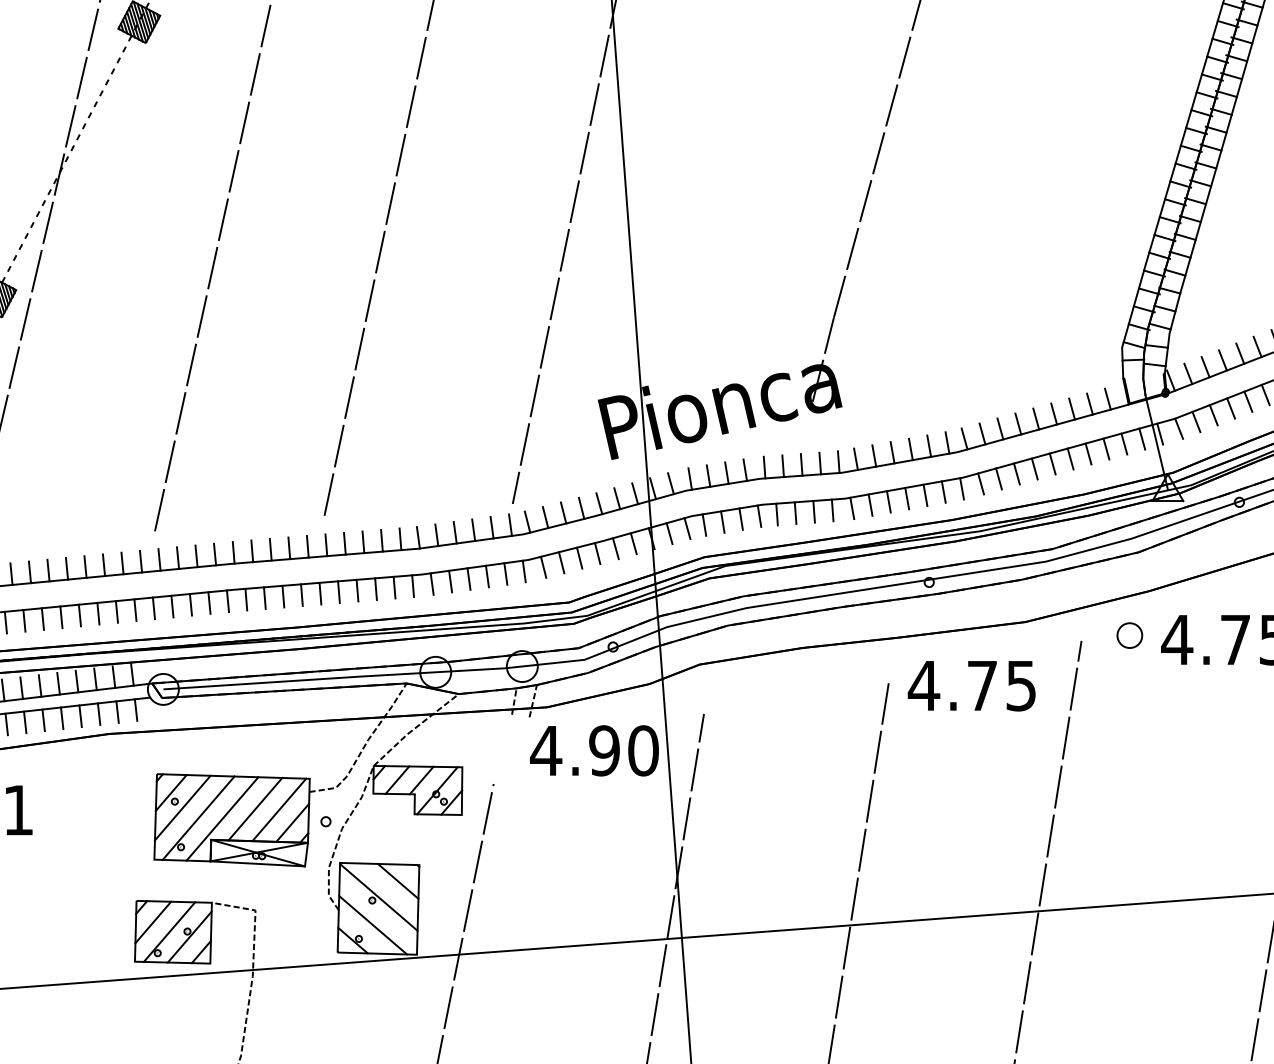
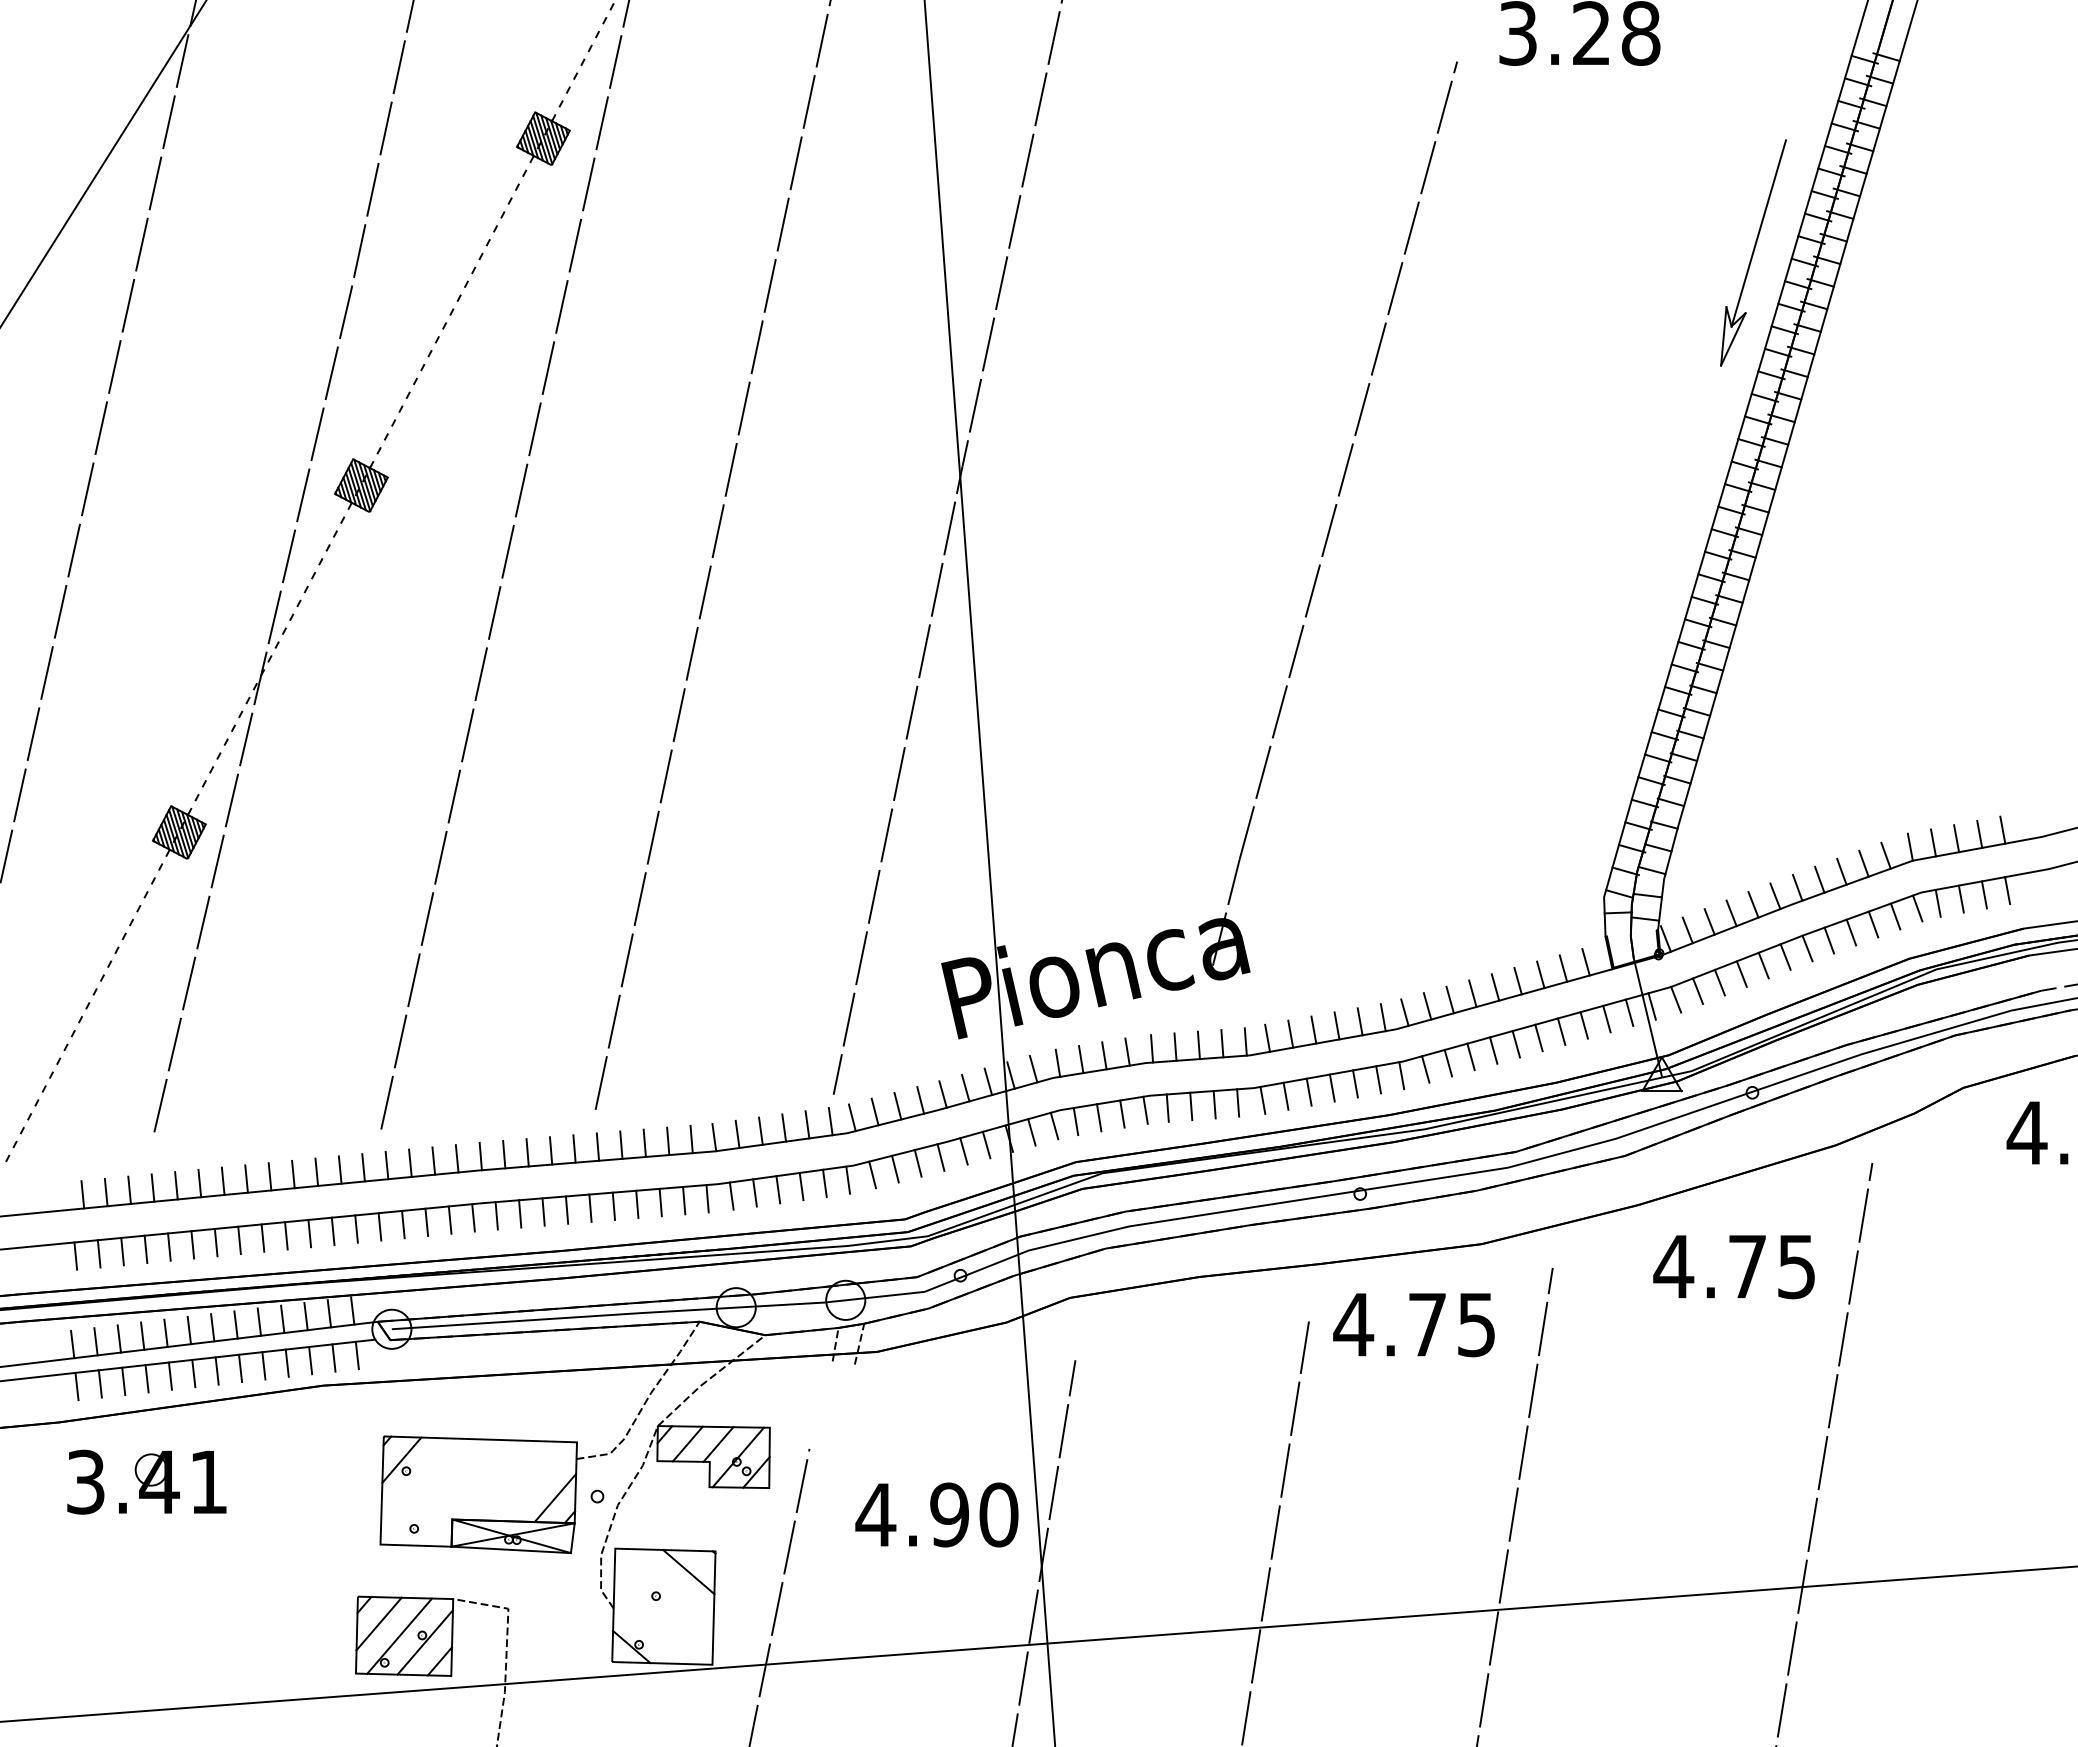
part: (1129, 635) -> (1613, 1260), removed
text: (594, 750) -> (936, 1514), moved
line: (182, 808) -> (416, 1479), removed
line: (255, 809) -> (508, 1480), removed
line: (279, 809) -> (538, 1481), removed
line: (198, 817) -> (436, 1491), removed
line: (222, 818) -> (466, 1492), removed
line: (379, 897) -> (664, 1592), removed
line: (373, 925) -> (657, 1627), removed

